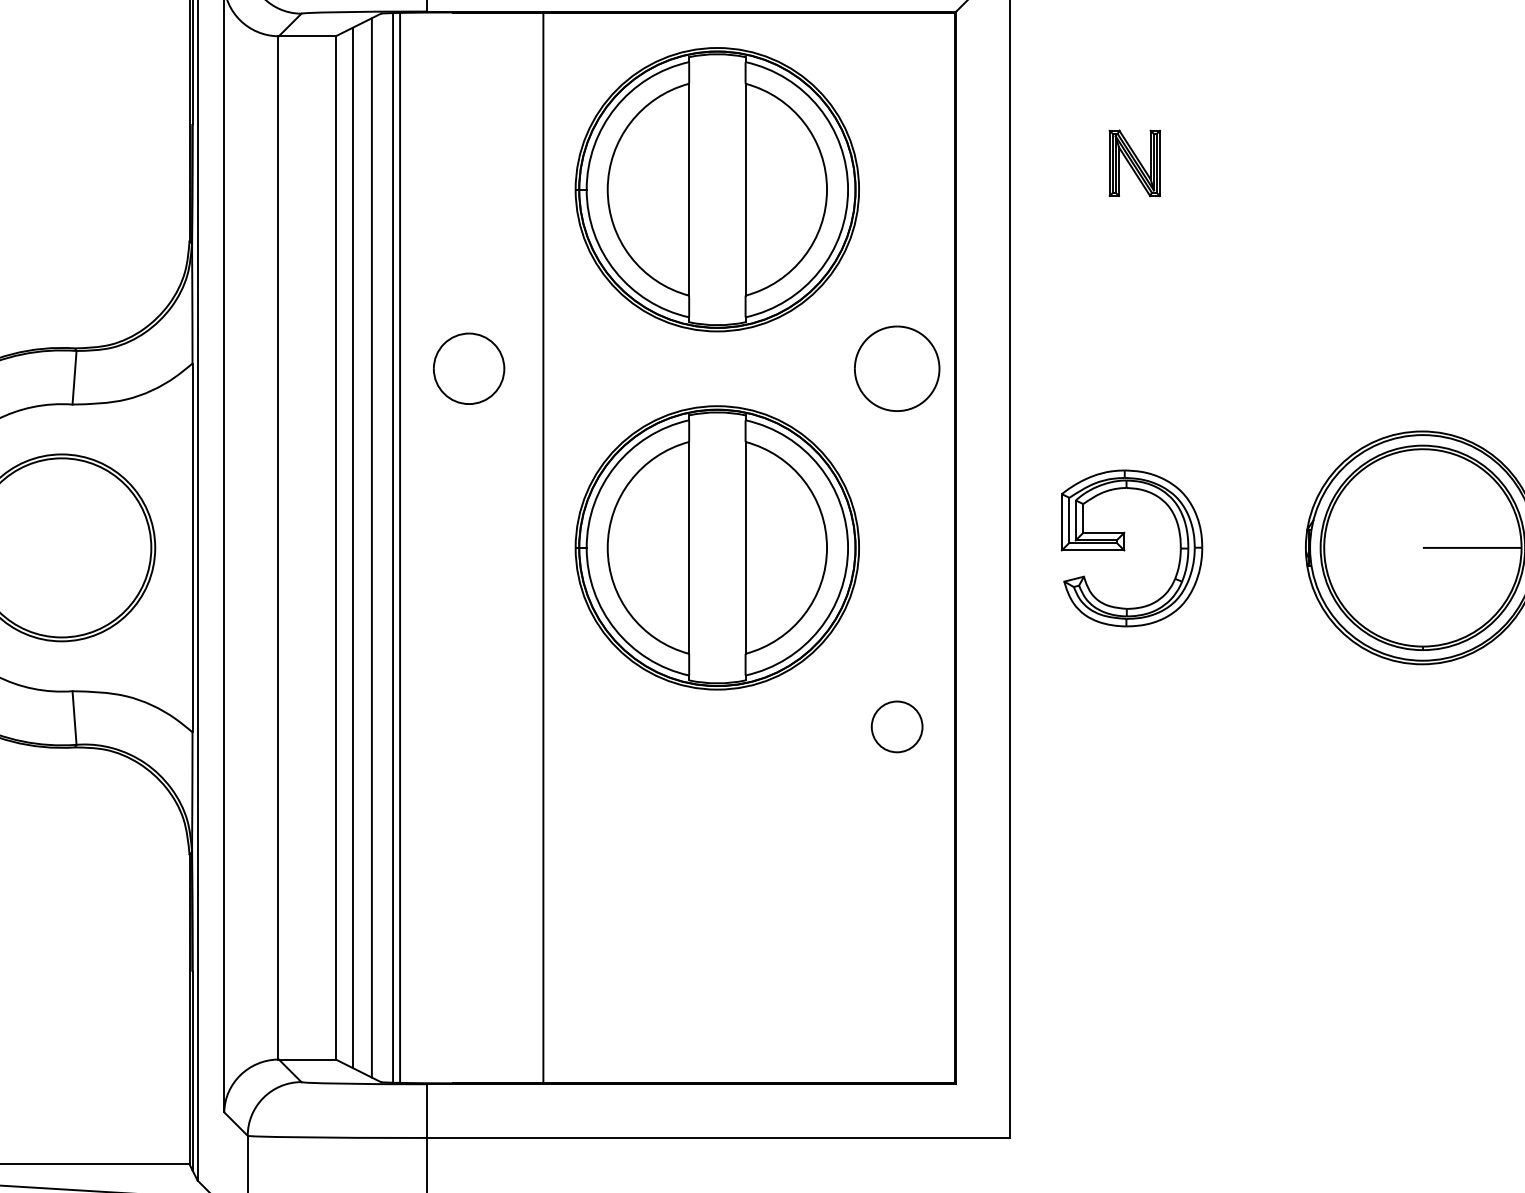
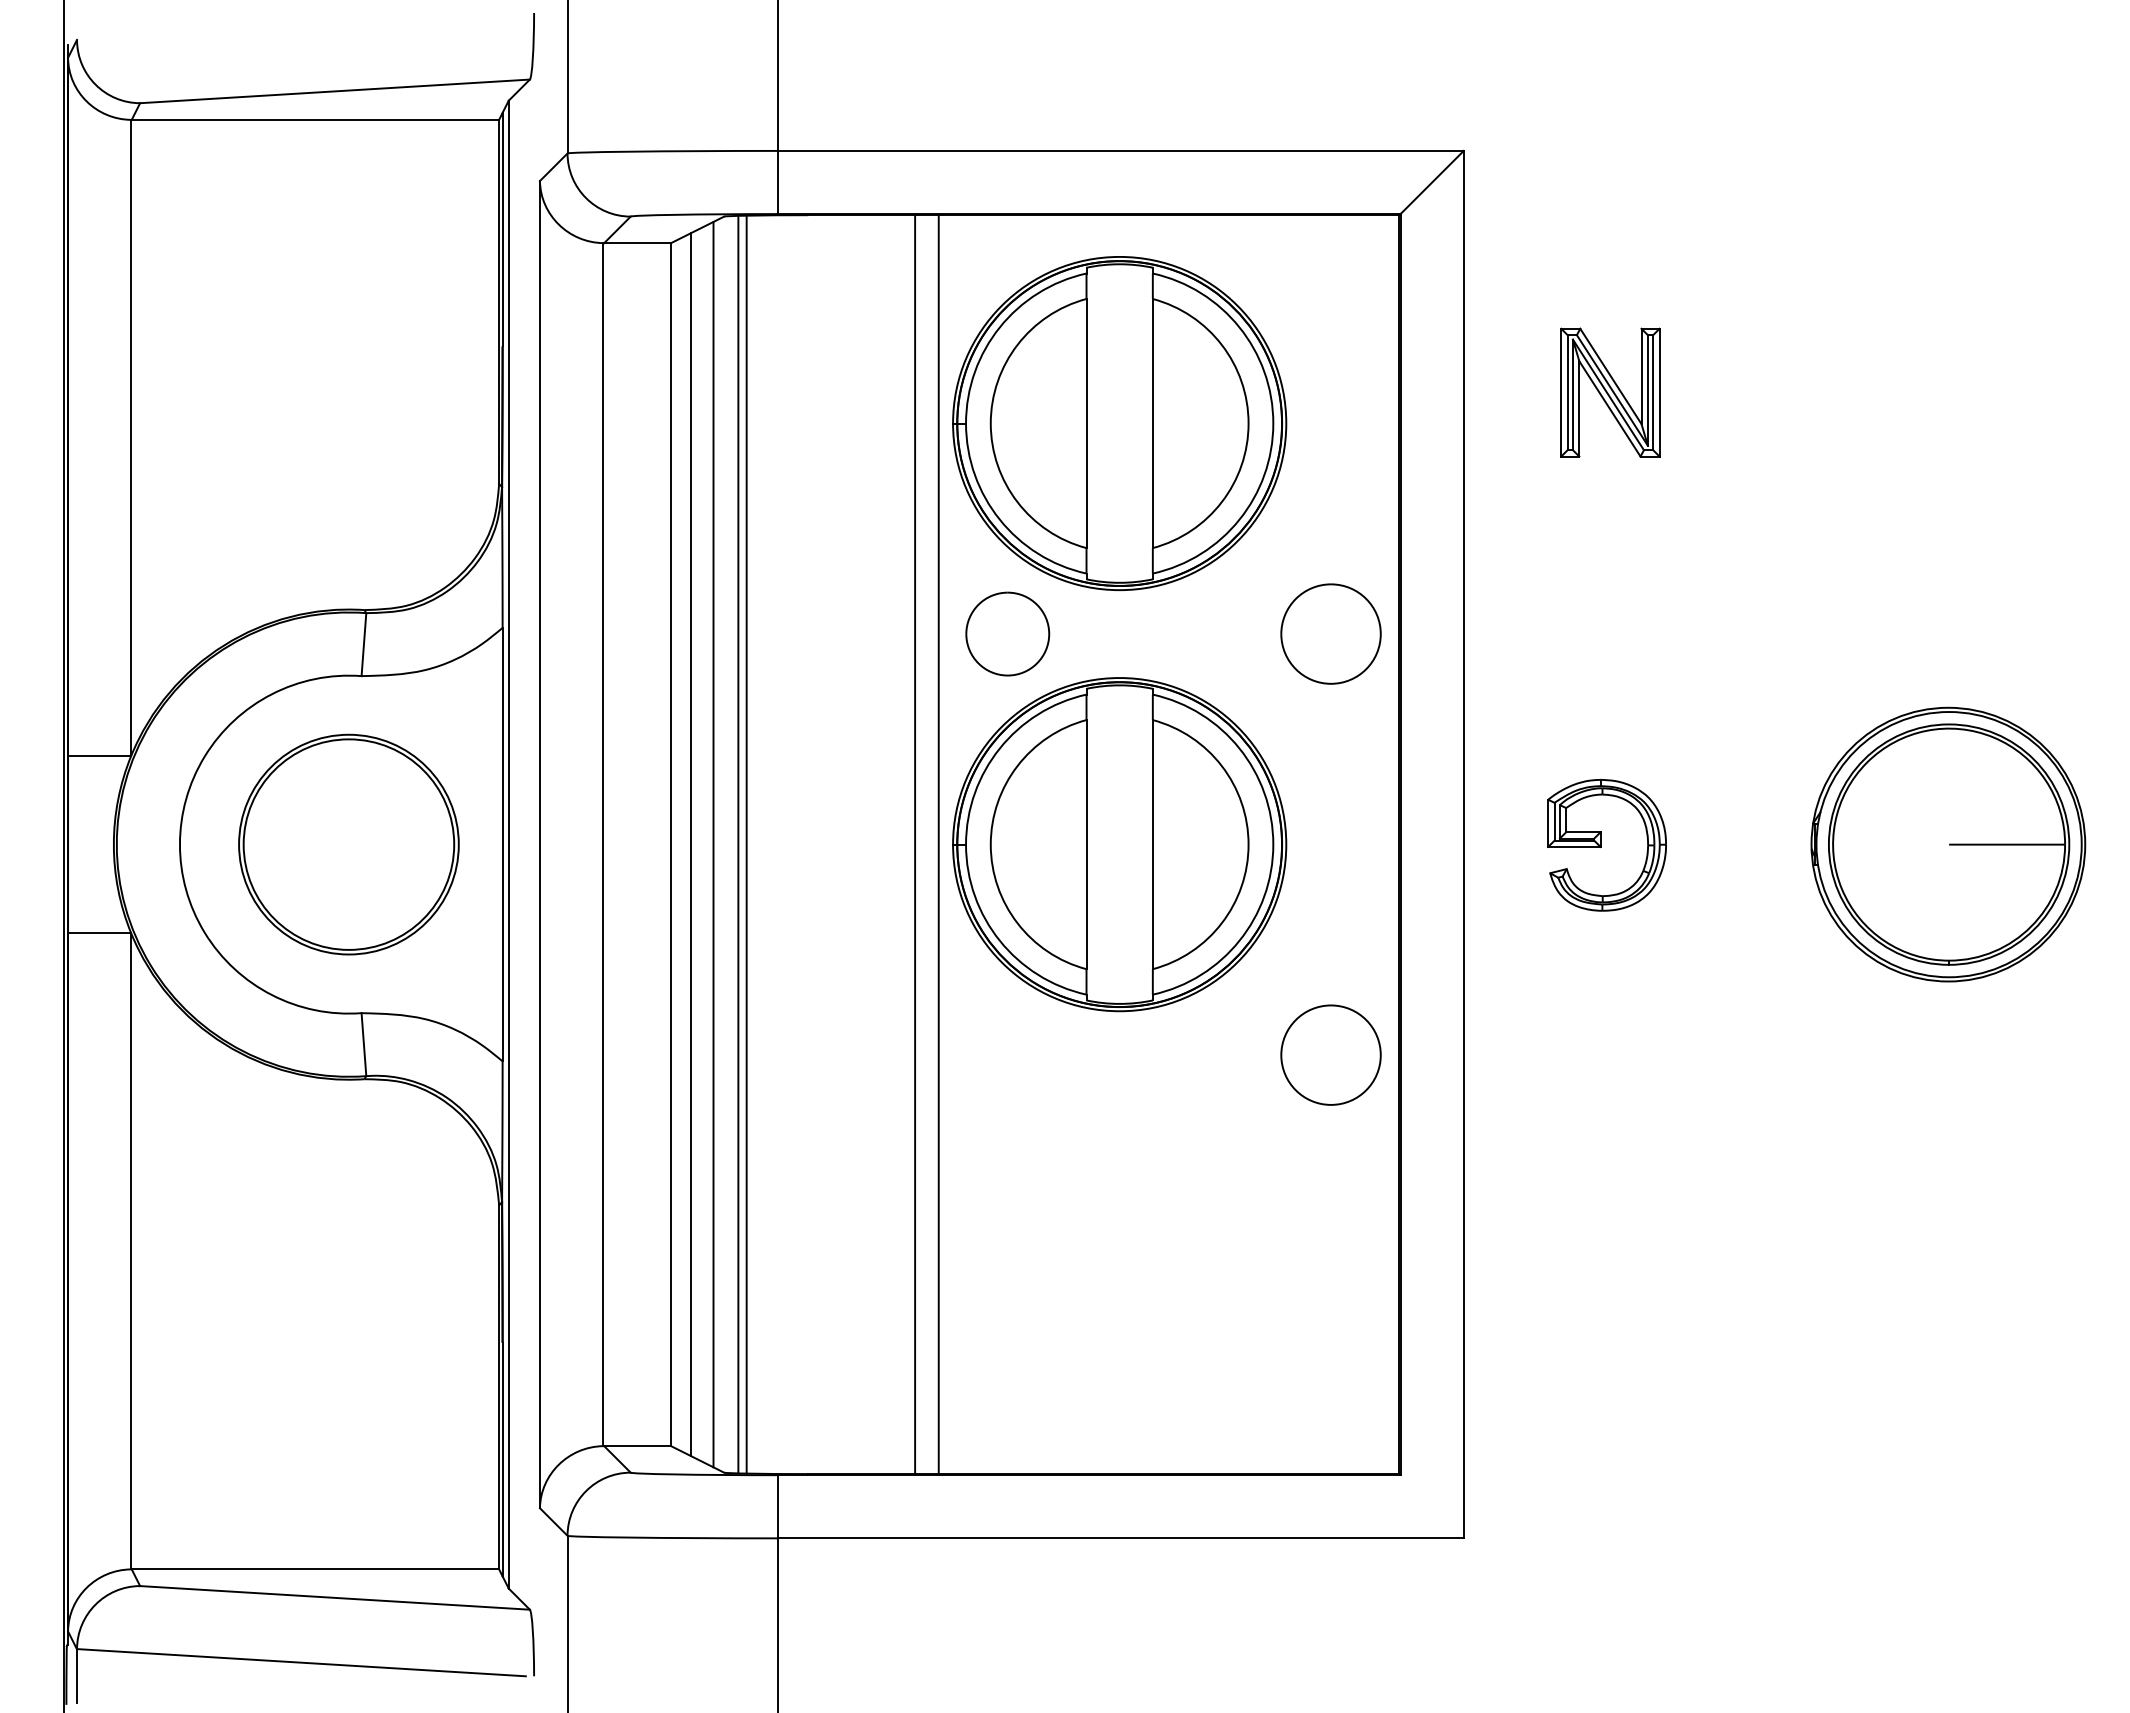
part: (1134, 163) -> (1610, 392), size x1.67
part: (468, 368) -> (1007, 633), moved
line: (563, 547) -> (938, 844), added
part: (1131, 548) -> (1606, 845), size x0.71
circle: (896, 726) -> (1330, 1054), size x1.67

